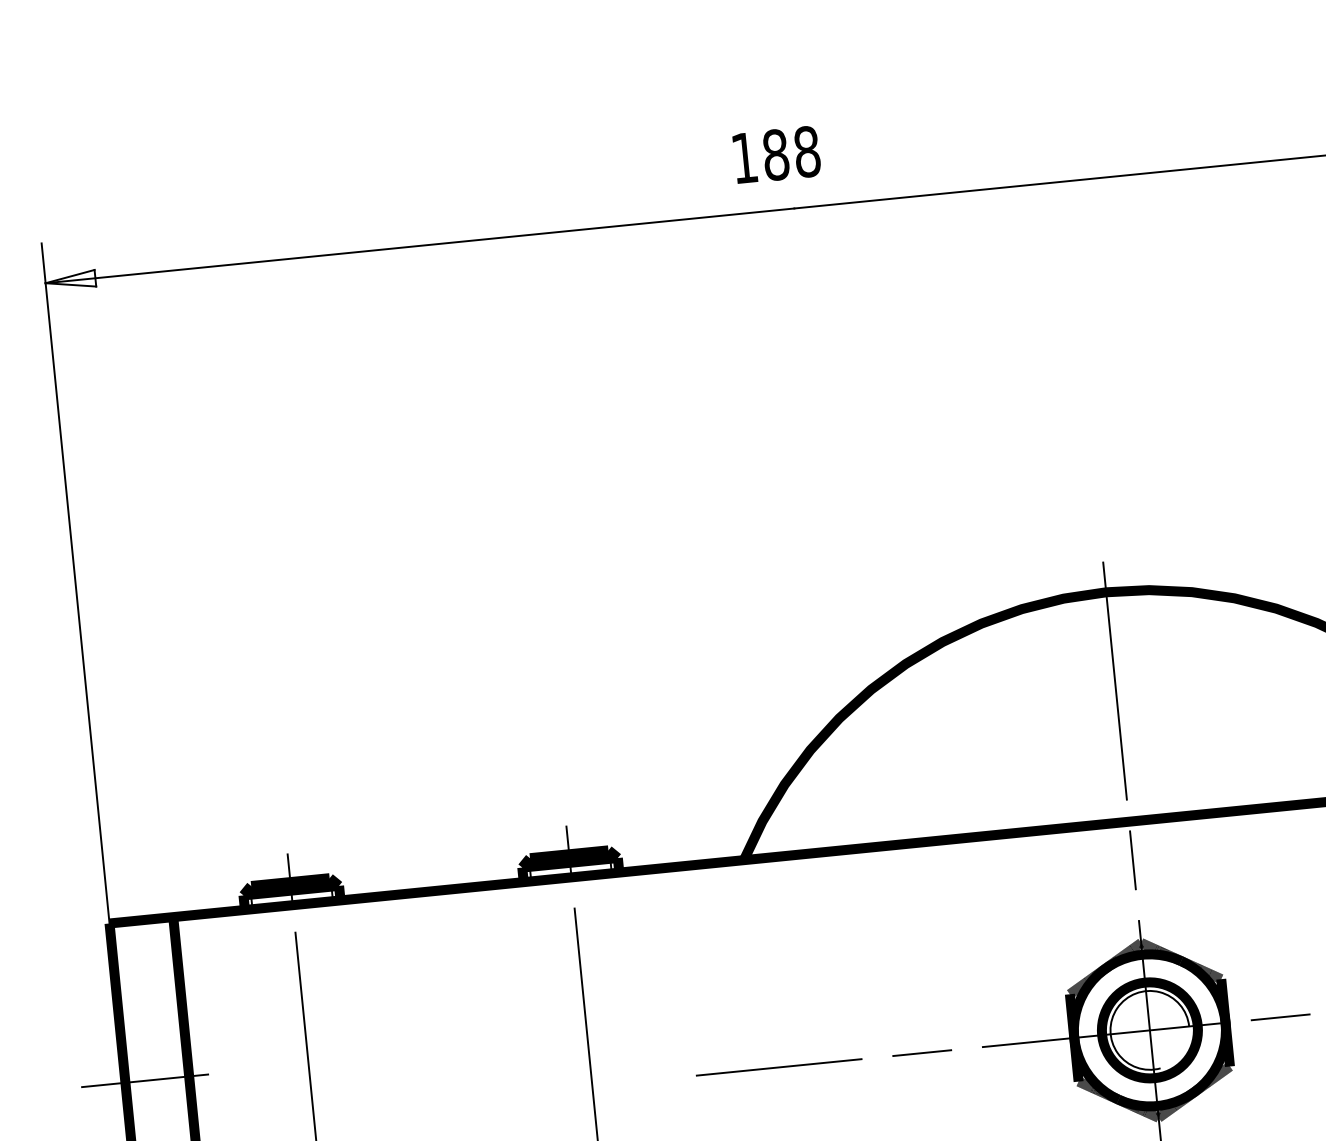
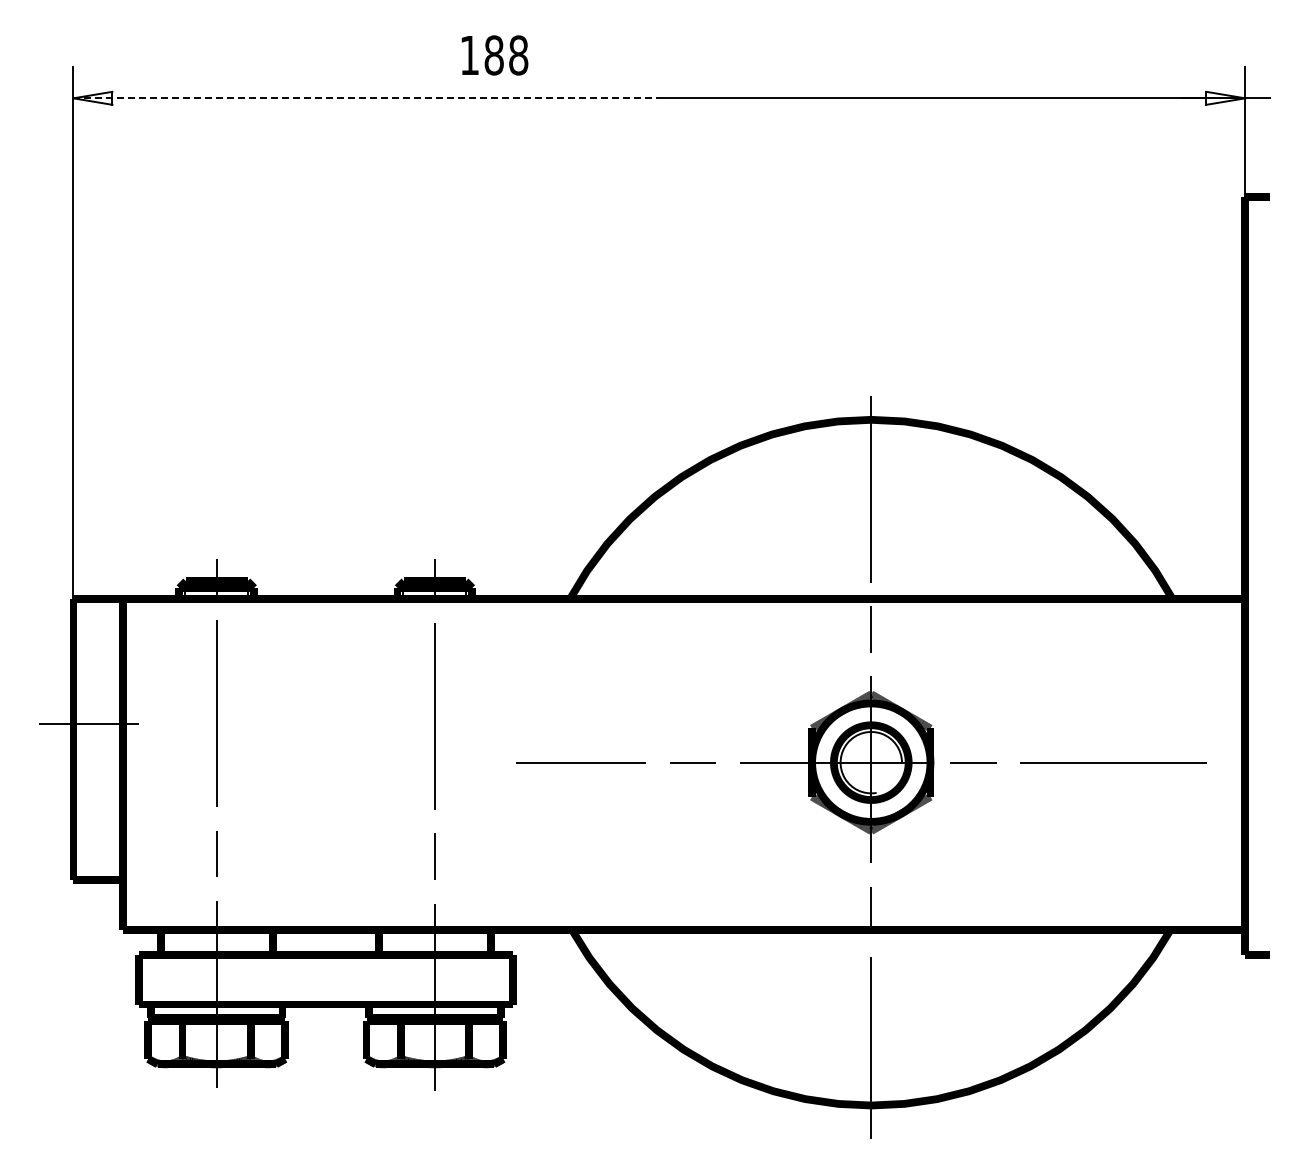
text: (776, 155) -> (494, 55), moved
line: (420, 246) -> (366, 98), solid -> dashed

